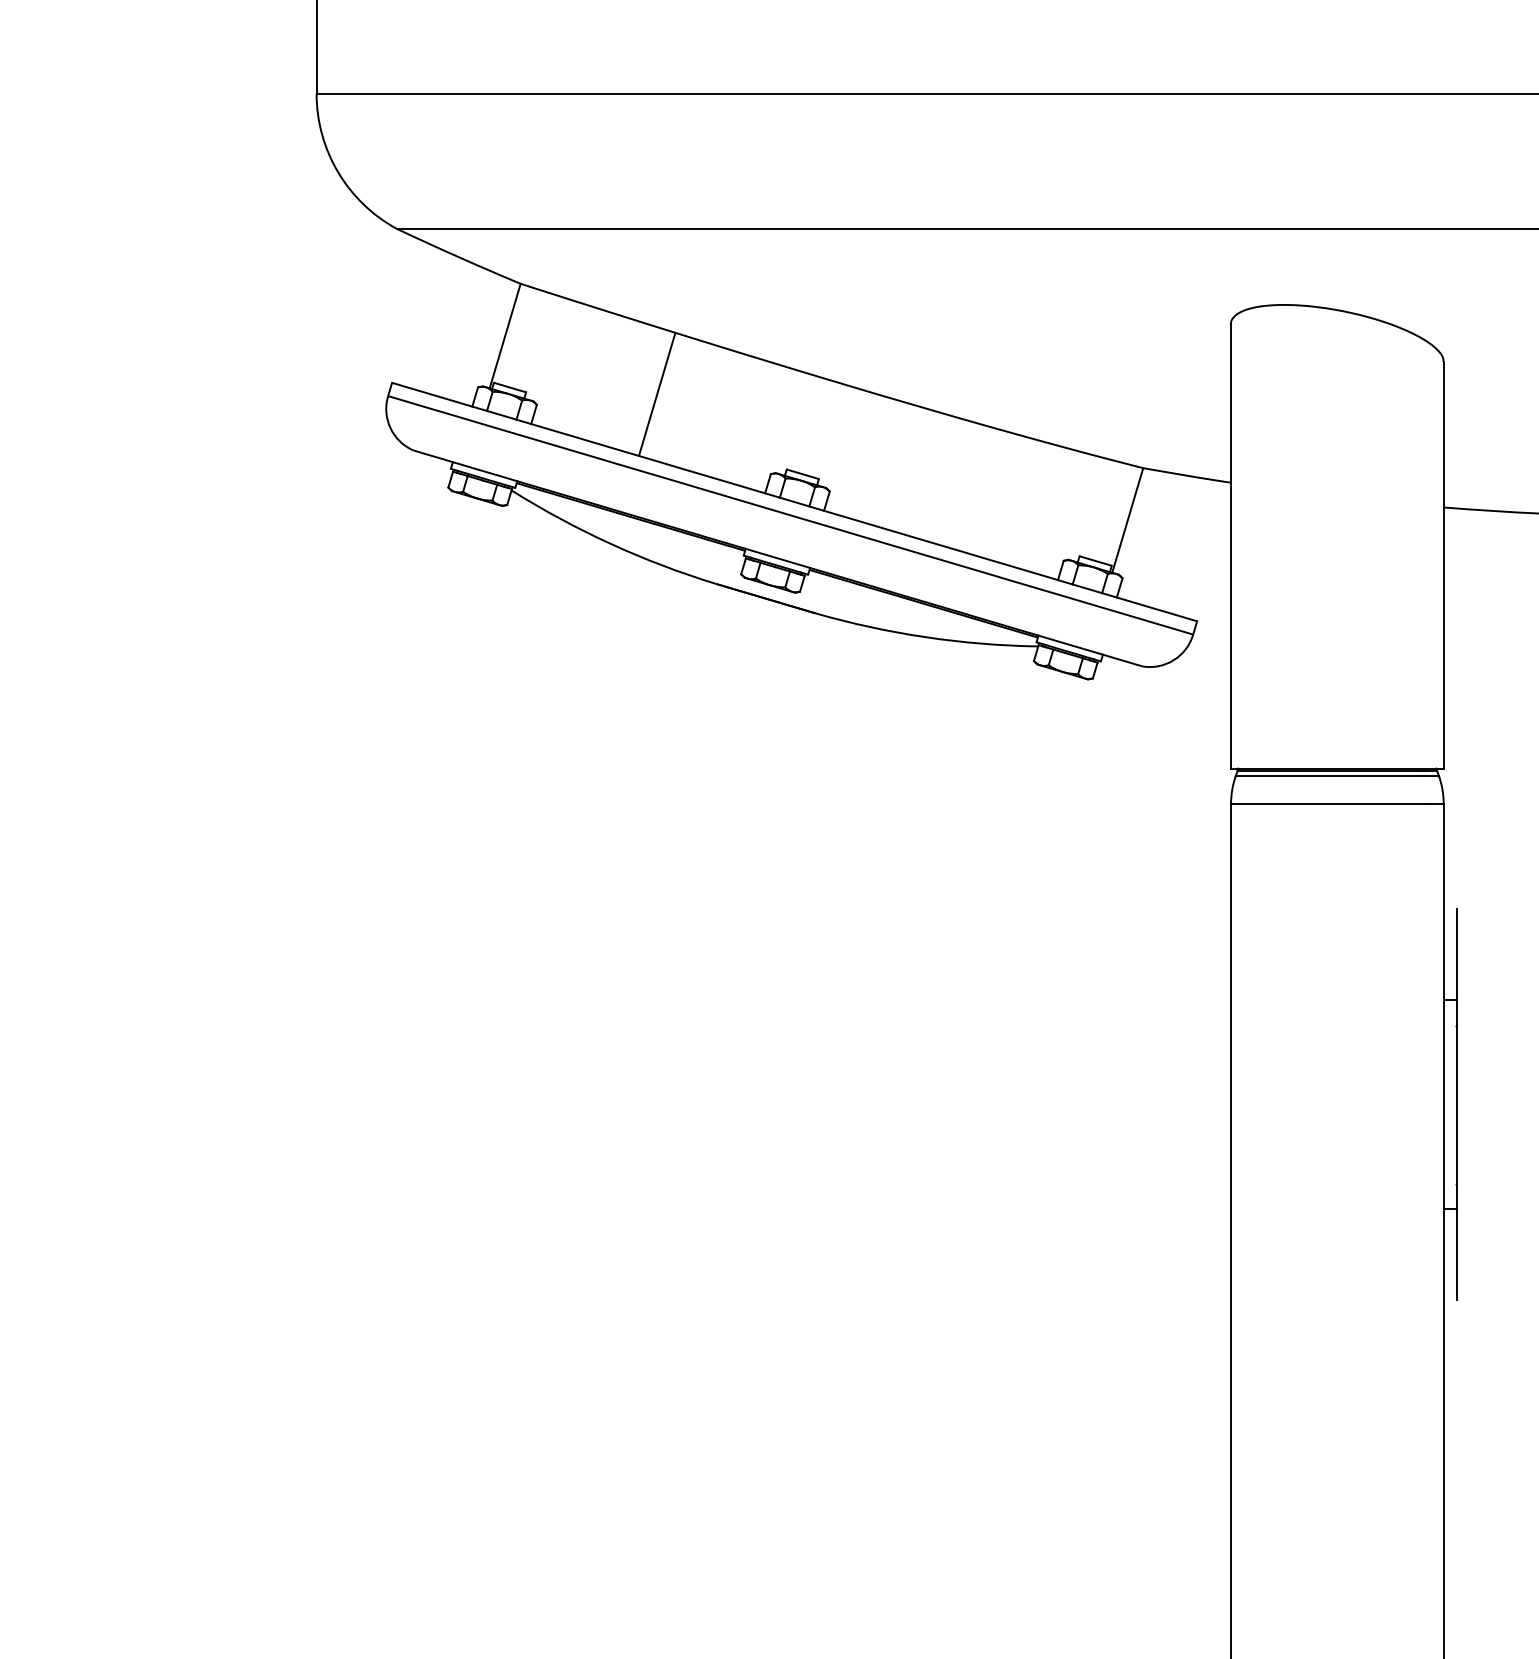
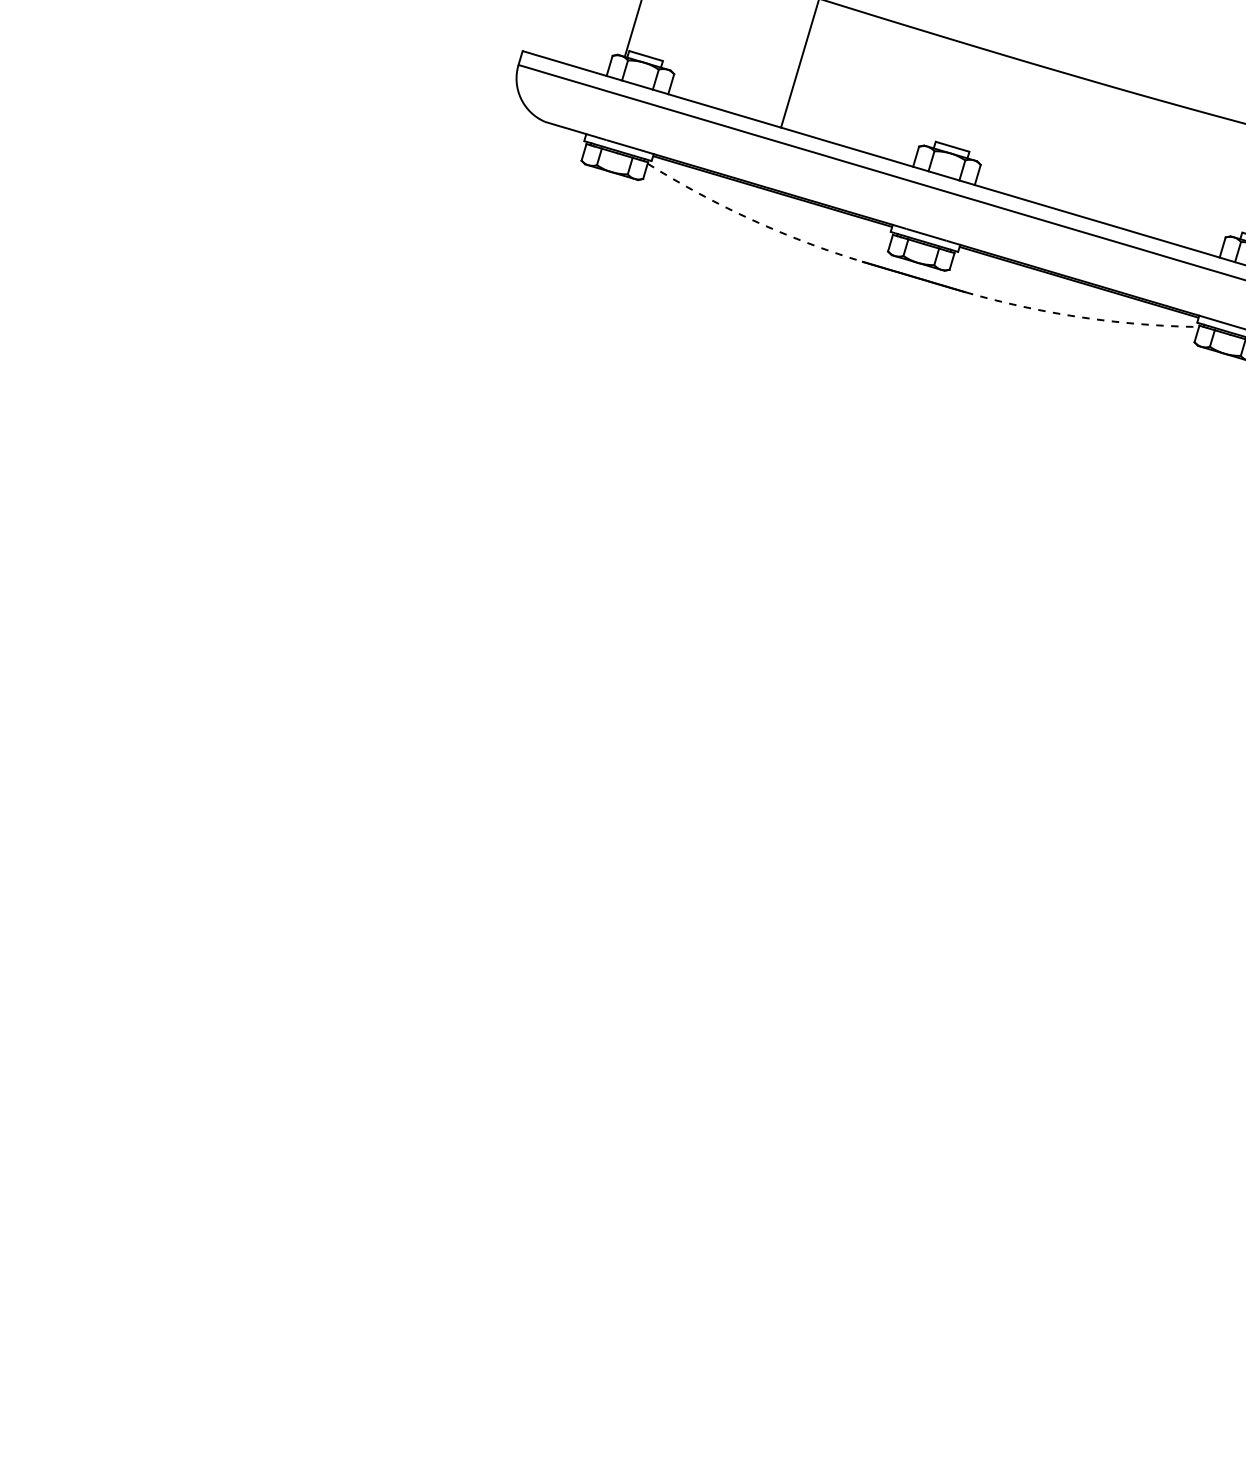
arc: (610, 543) -> (751, 219), solid -> dashed
arc: (925, 637) -> (1080, 317), solid -> dashed

